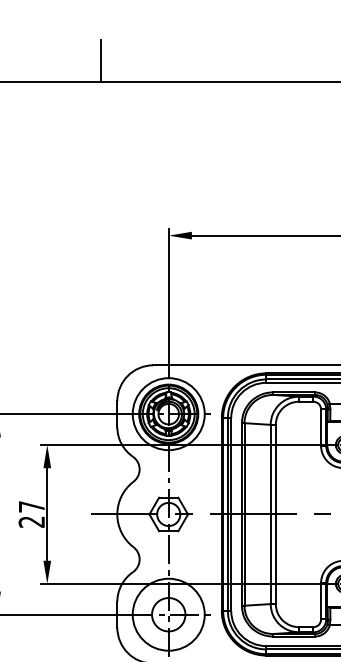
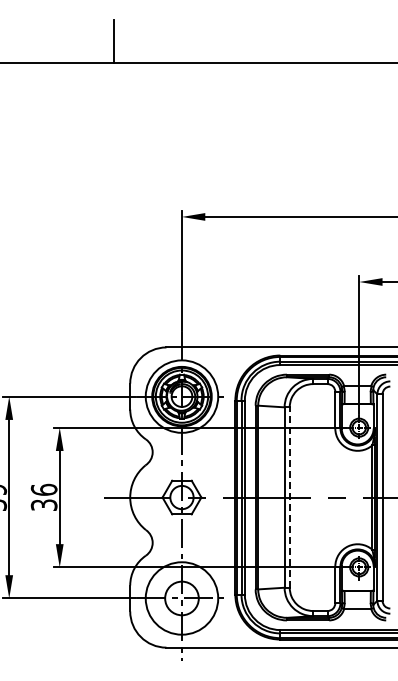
text: (31, 513) -> (43, 496), 27 -> 36
line: (275, 514) -> (289, 497), solid -> dashed

